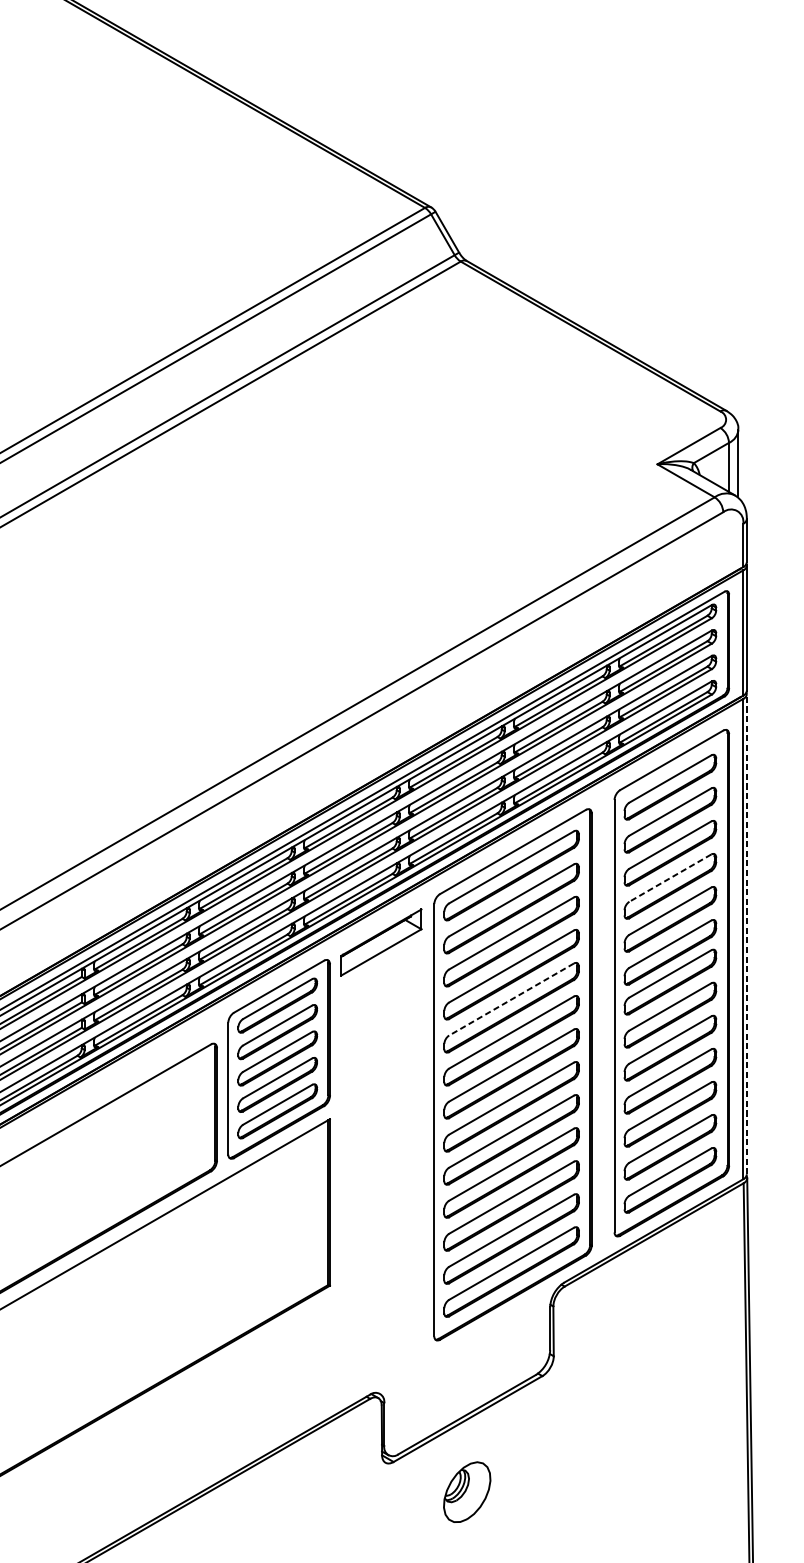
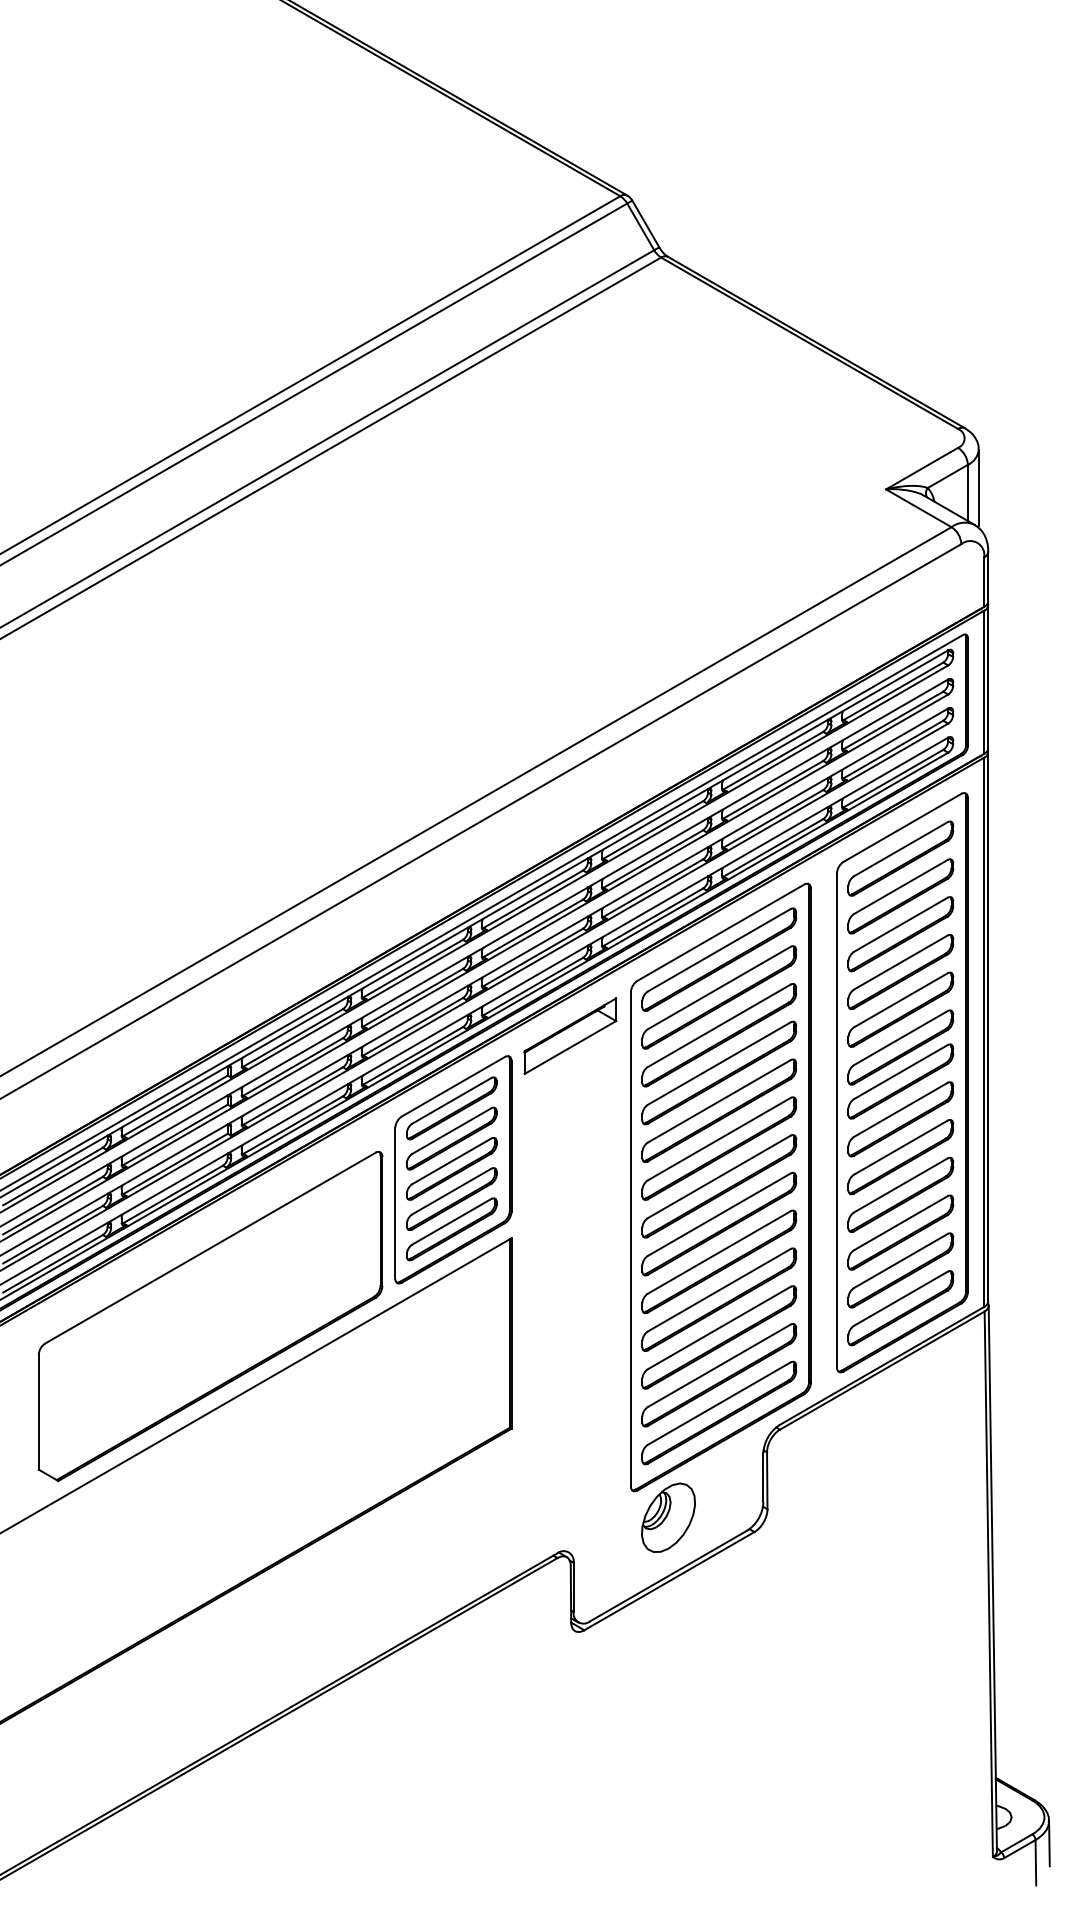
line: (670, 878) -> (900, 962), dashed -> solid
line: (747, 934) -> (988, 1026), dashed -> solid
line: (510, 999) -> (718, 1101), dashed -> solid
part: (467, 1491) -> (668, 1517), moved

